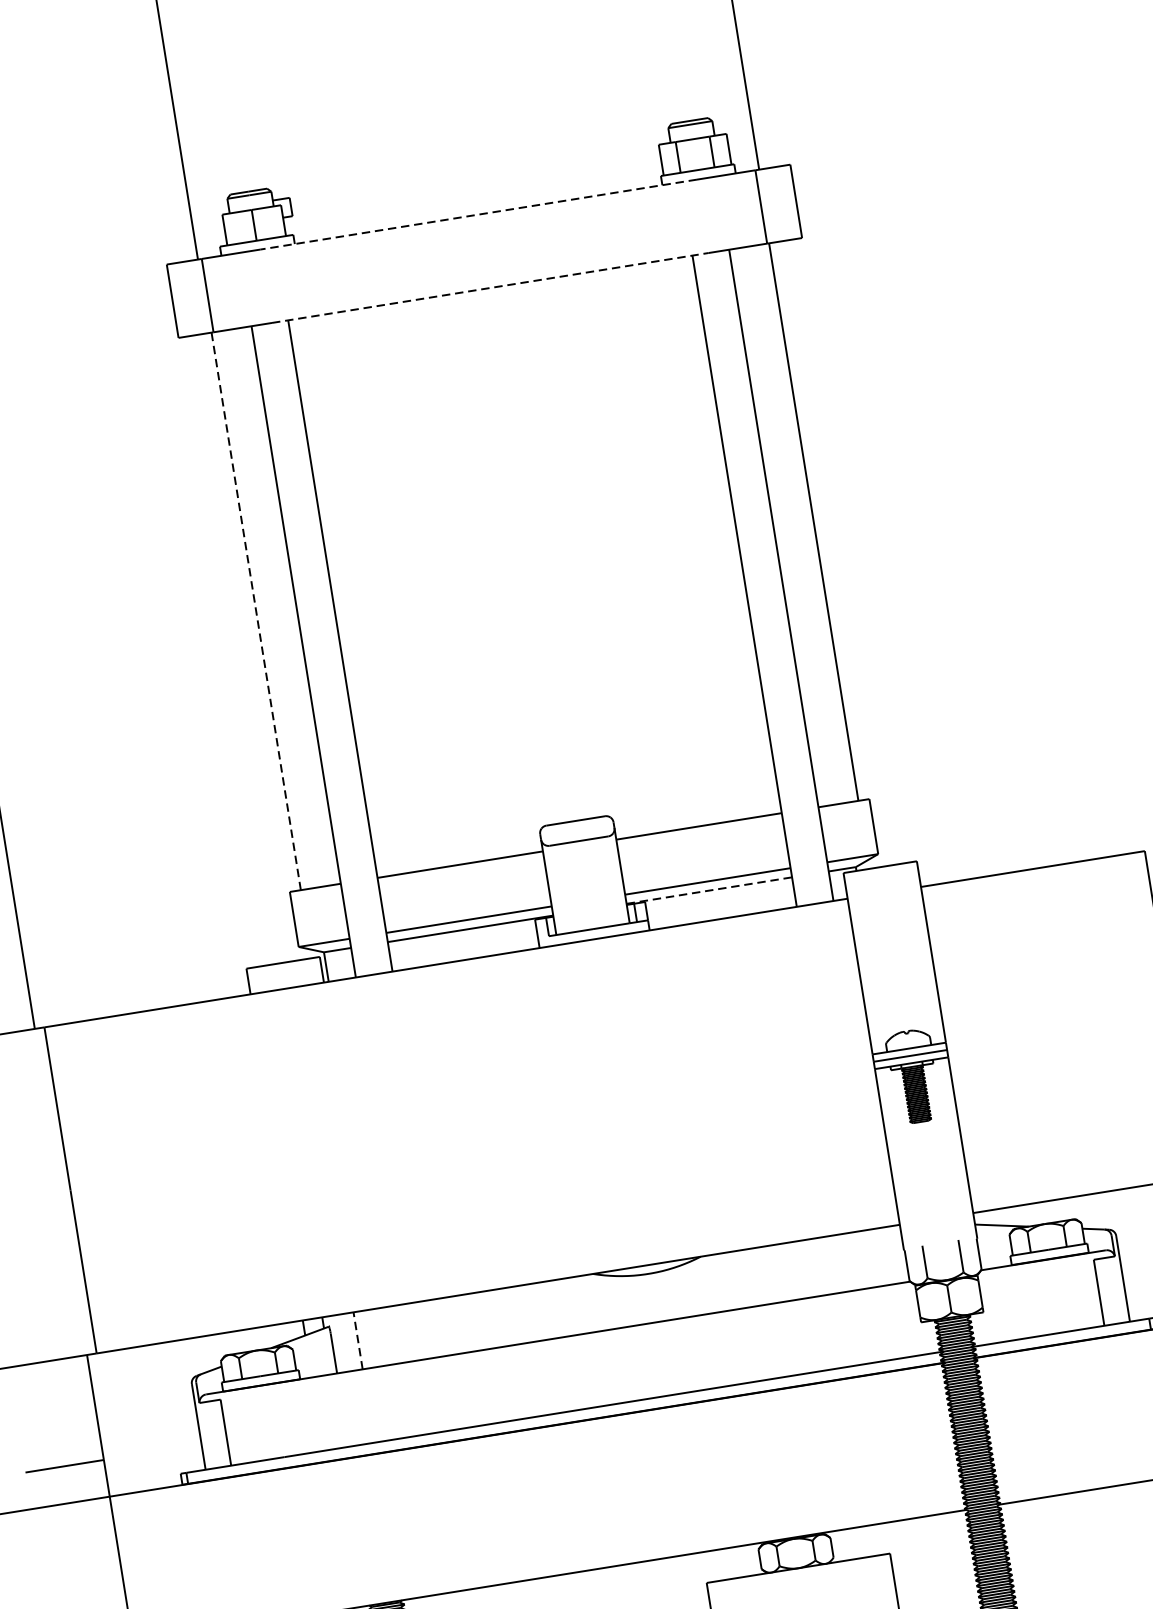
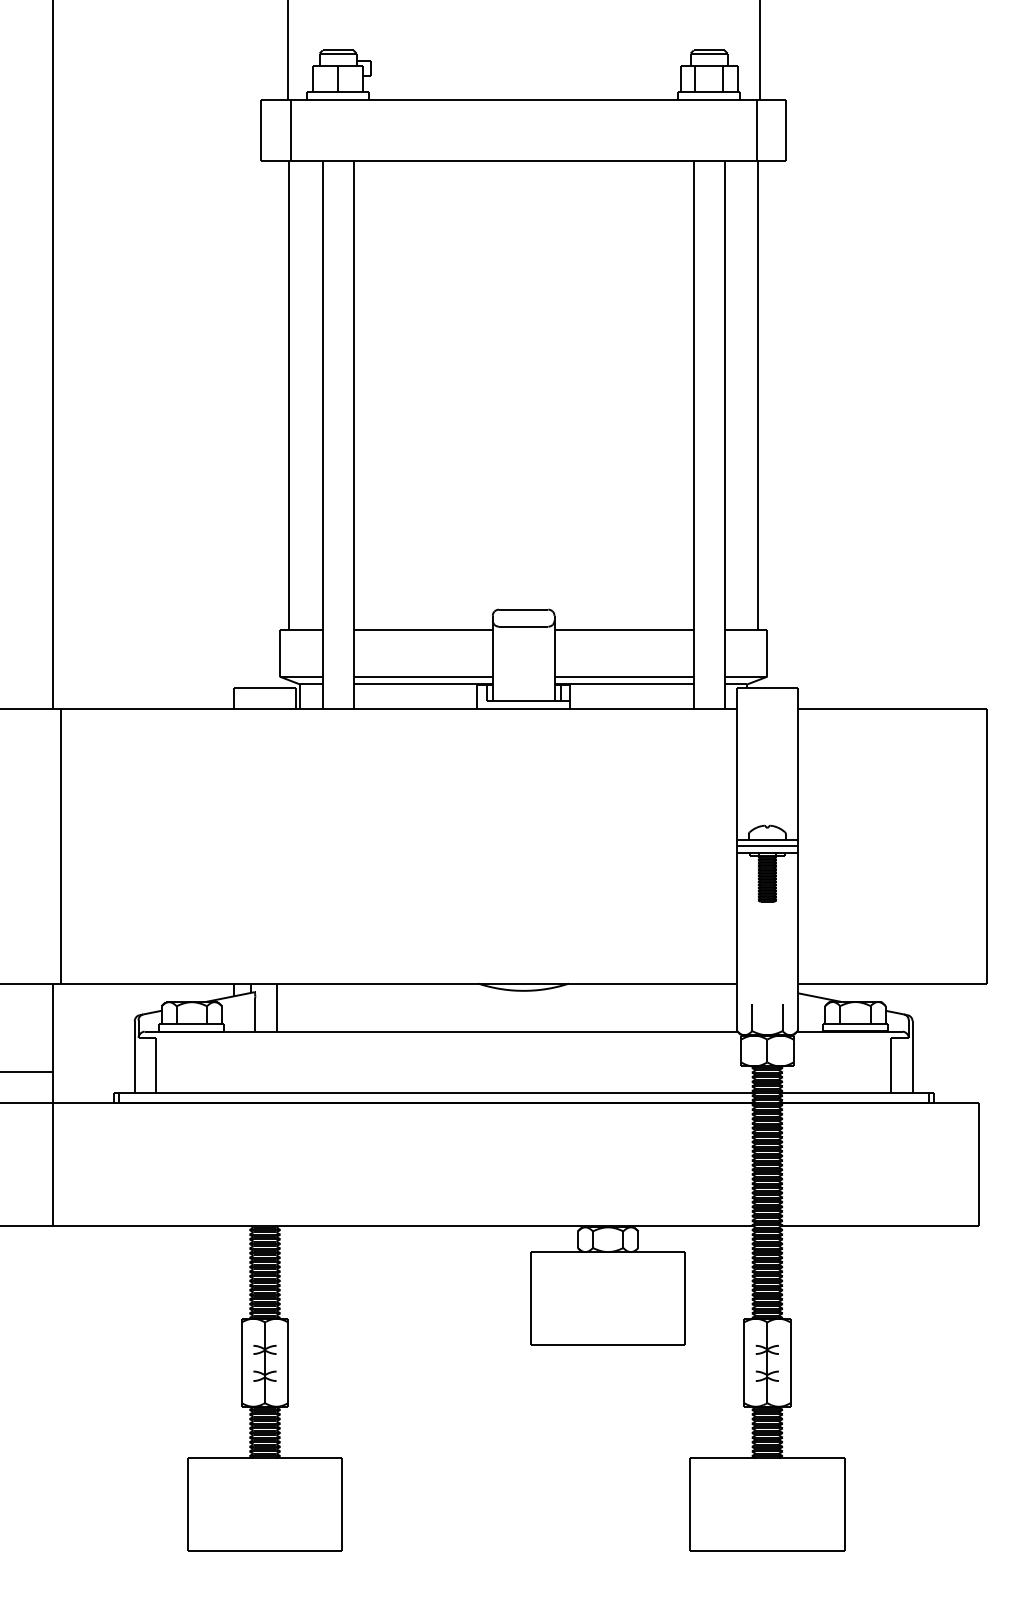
line: (478, 214) -> (523, 99), dashed -> solid
line: (490, 288) -> (523, 161), dashed -> solid
line: (256, 610) -> (289, 395), dashed -> solid
line: (709, 890) -> (624, 684), dashed -> solid
line: (357, 1340) -> (276, 1007), dashed -> solid

